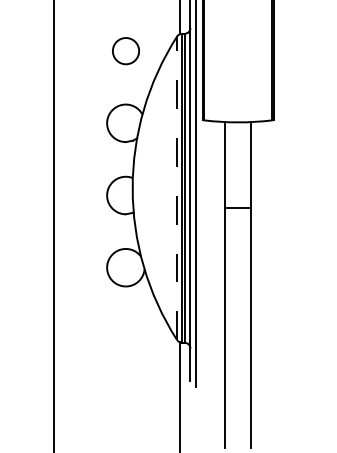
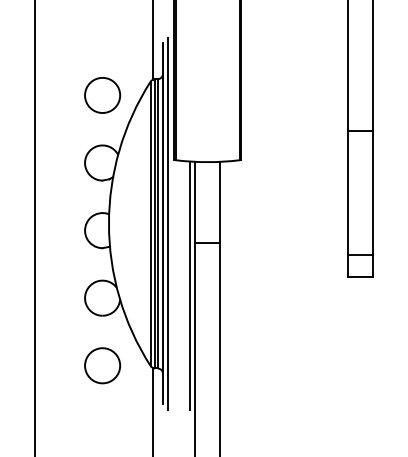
circle: (125, 51) -> (102, 95), size x1.43
line: (177, 187) -> (150, 223), dashed -> solid
line: (219, 254) -> (190, 285), added
circle: (125, 339) -> (102, 365), added

